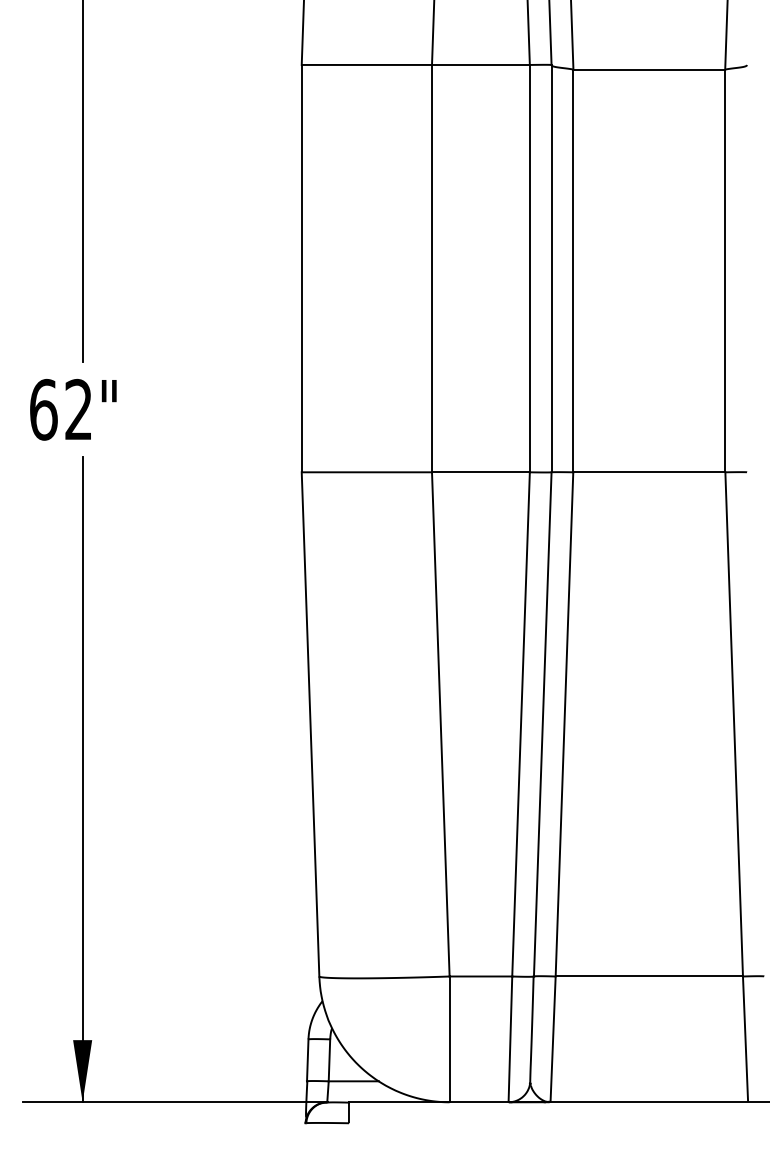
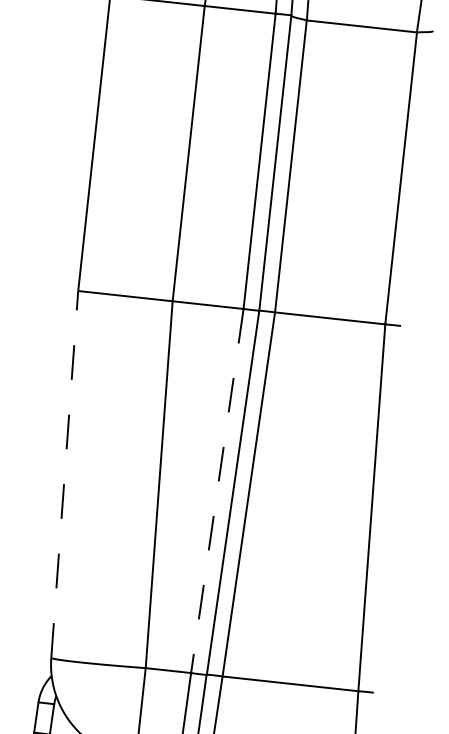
line: (310, 723) -> (64, 473), solid -> dashed
line: (521, 724) -> (217, 491), solid -> dashed

